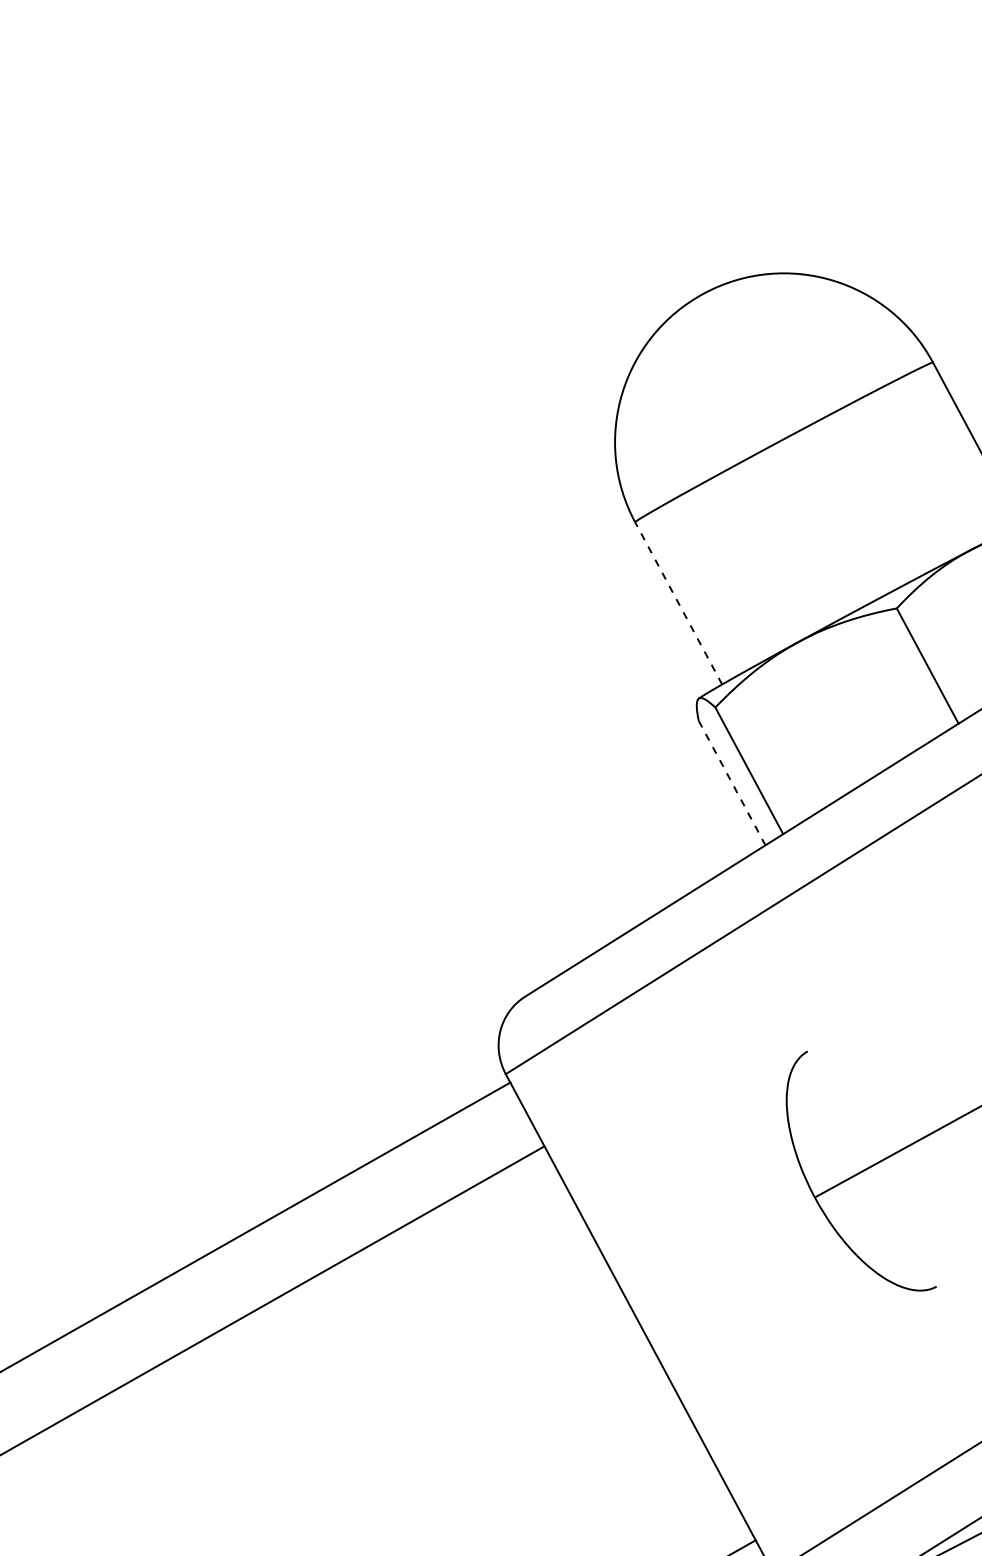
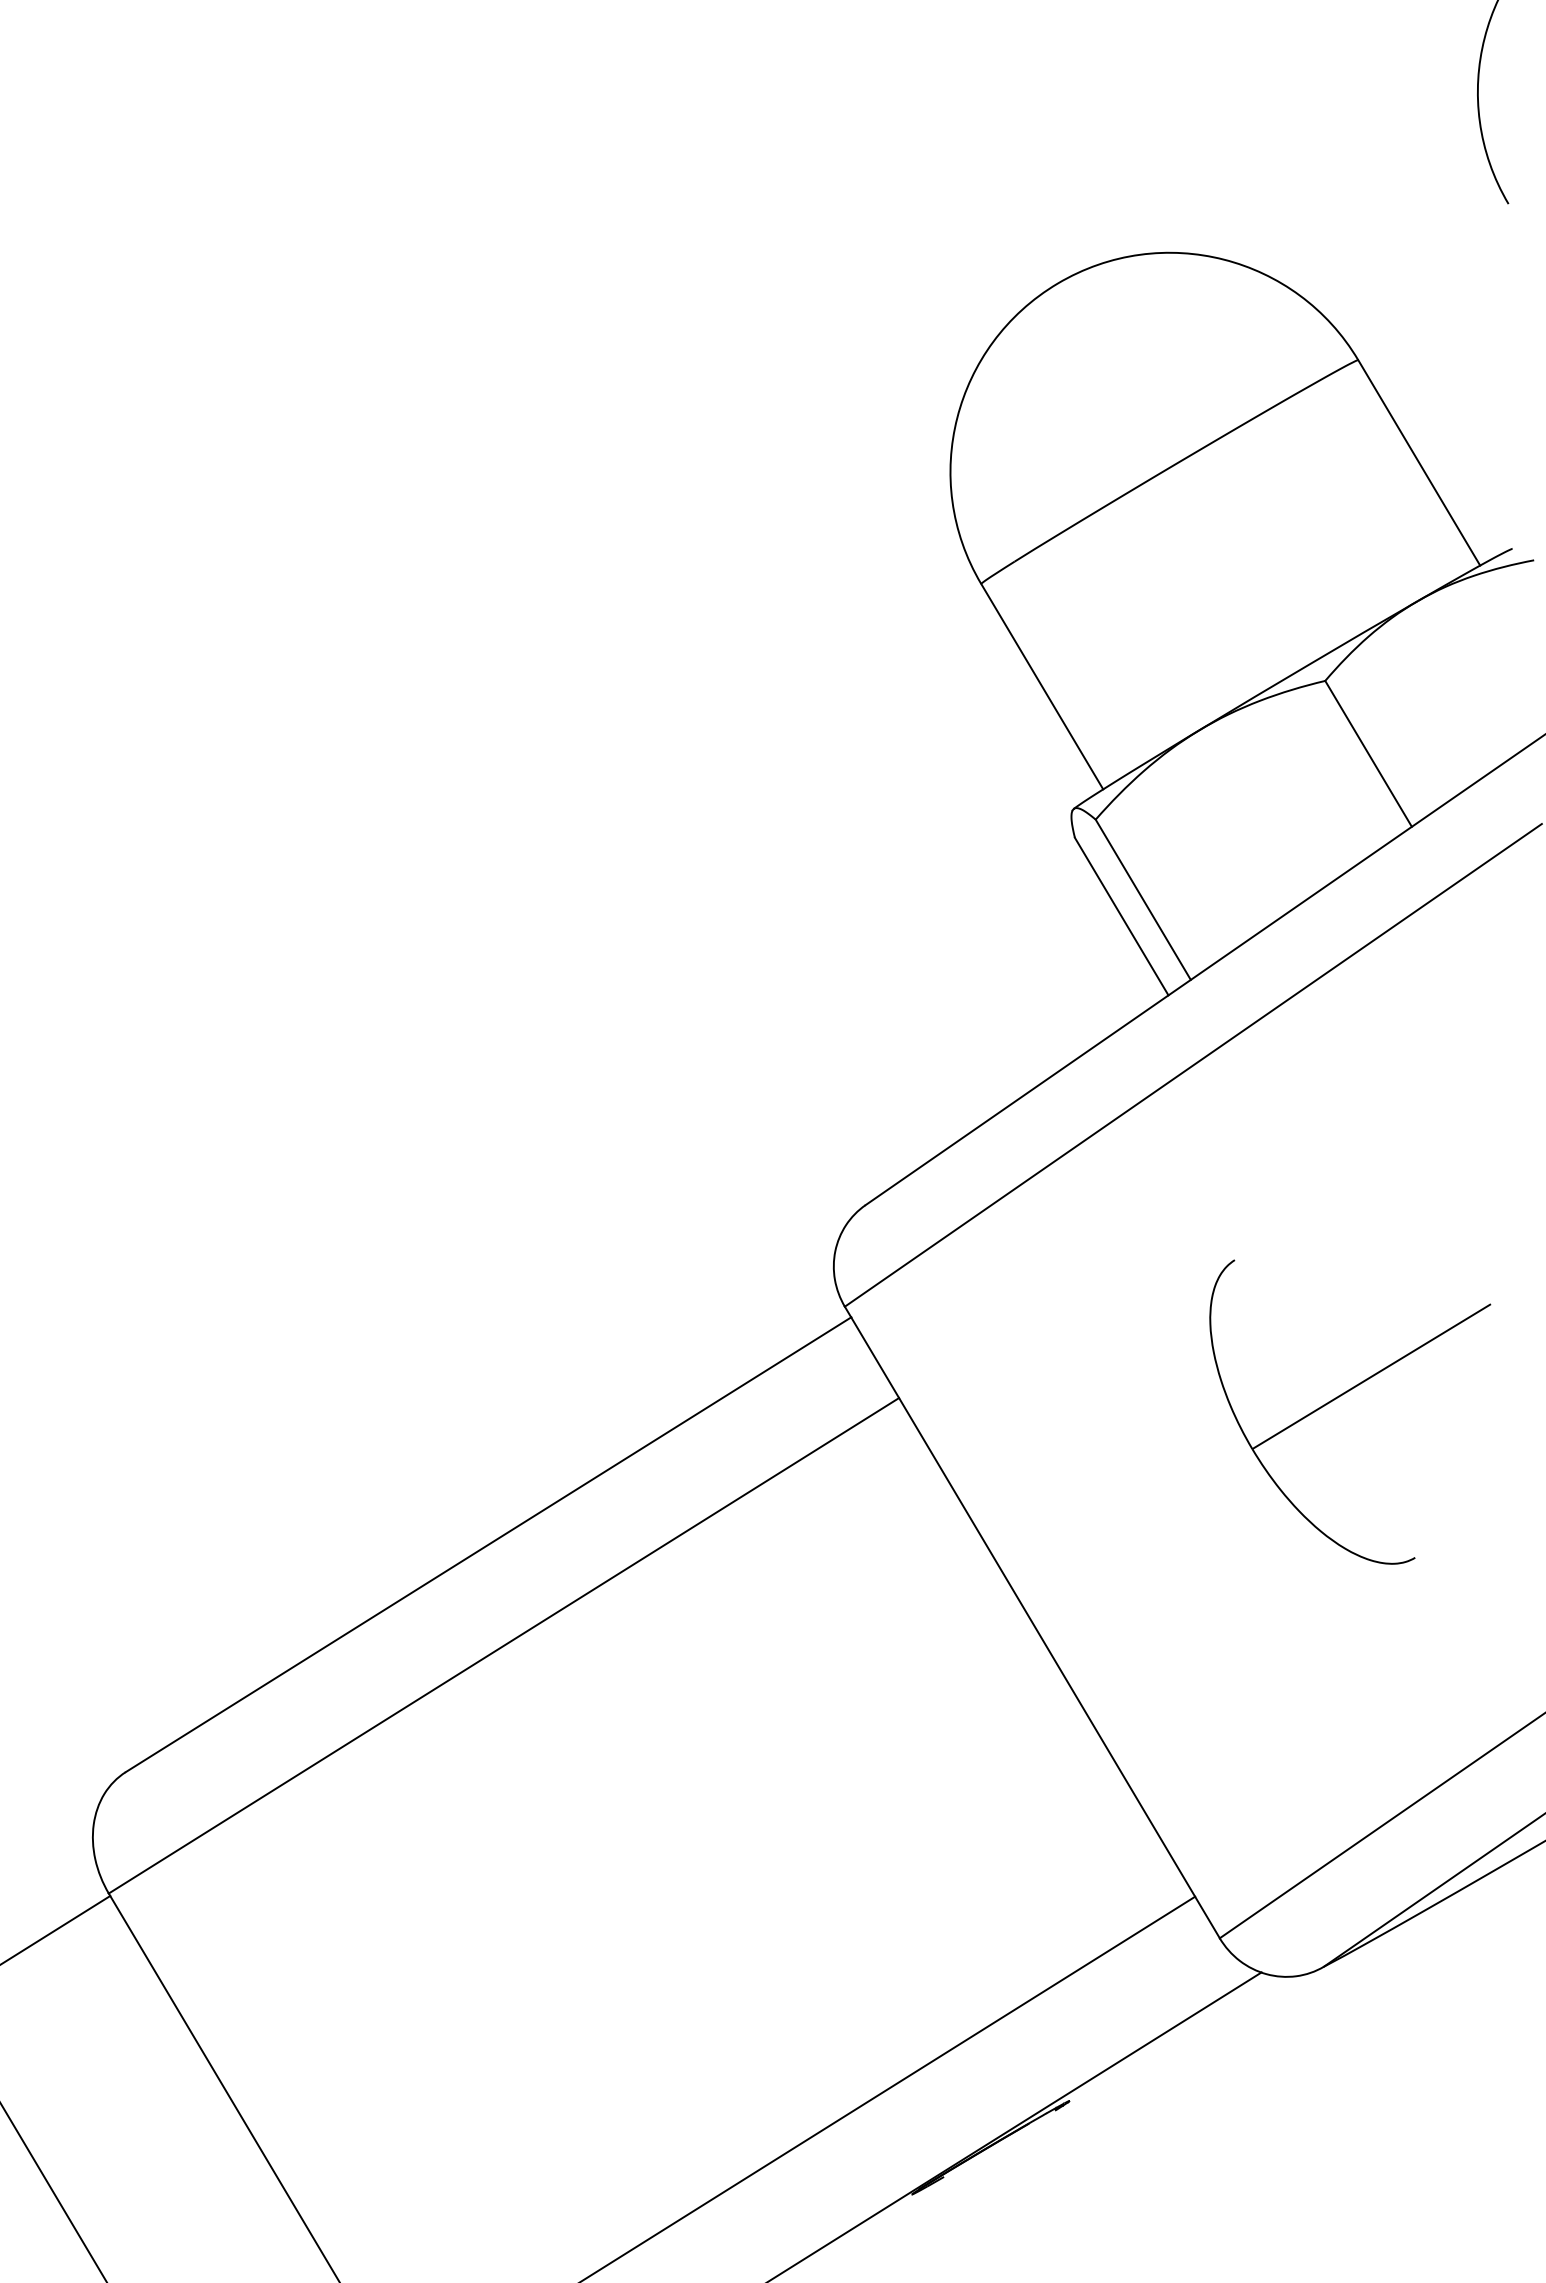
line: (678, 603) -> (1041, 686), dashed -> solid
line: (731, 782) -> (1121, 916), dashed -> solid

